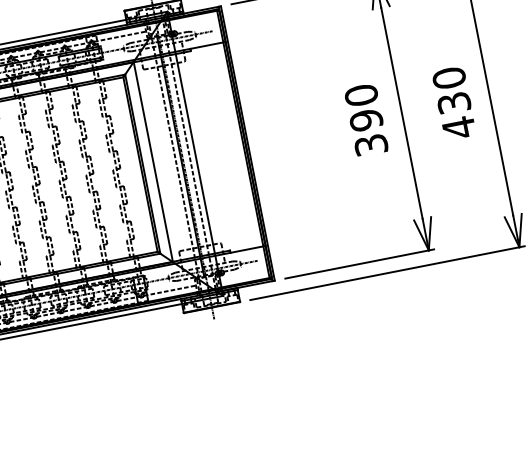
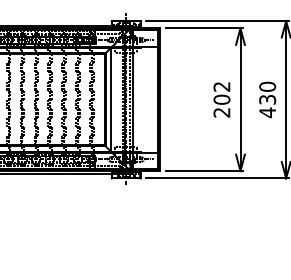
text: (365, 119) -> (221, 99), 390 -> 202

